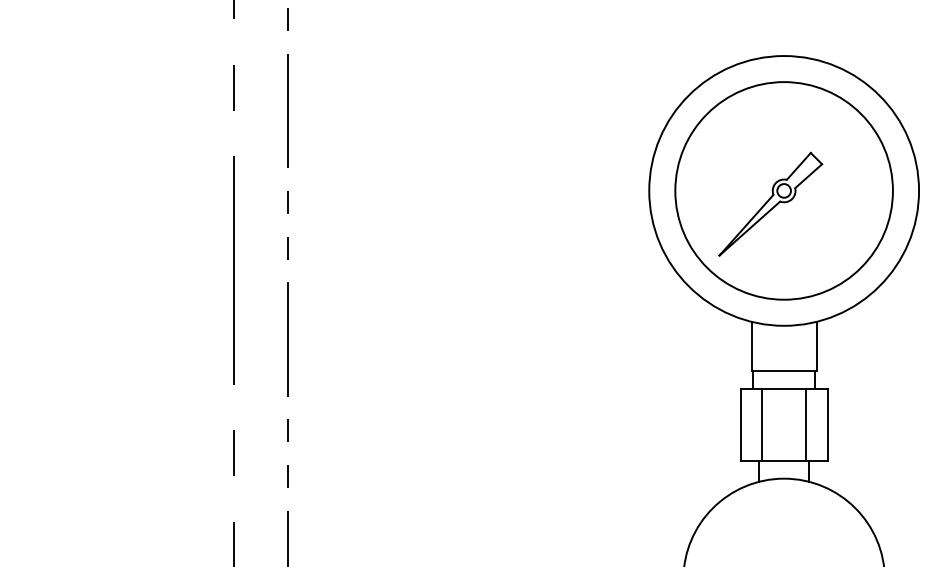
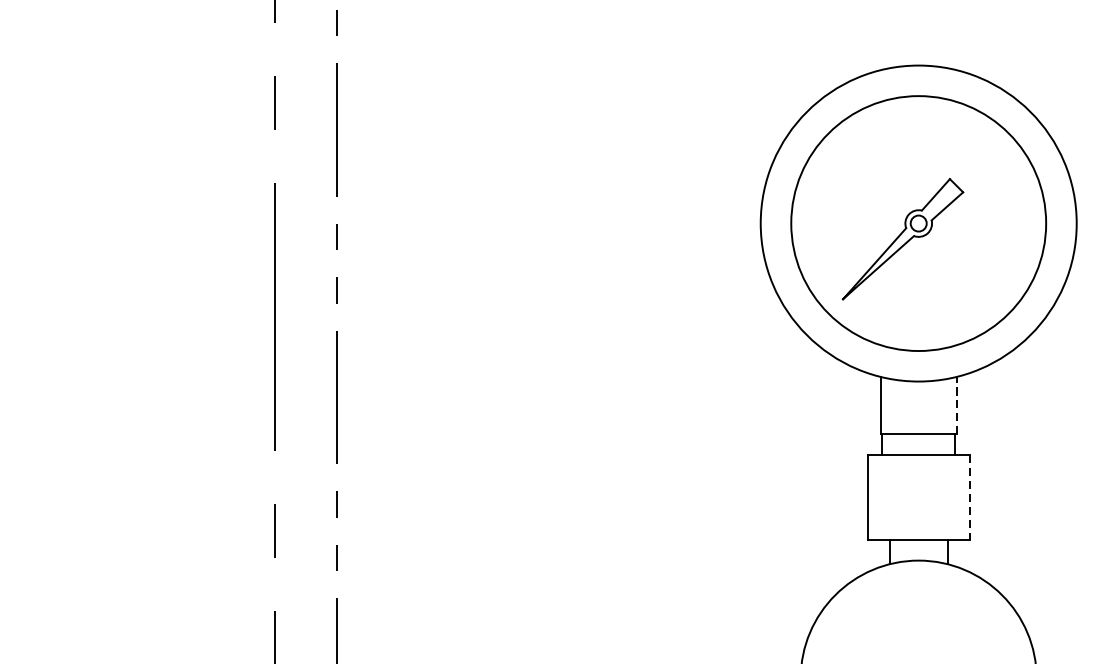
line: (816, 345) -> (956, 404), solid -> dashed
line: (762, 424) -> (893, 497), removed
line: (805, 424) -> (943, 497), removed
line: (827, 424) -> (969, 497), solid -> dashed

